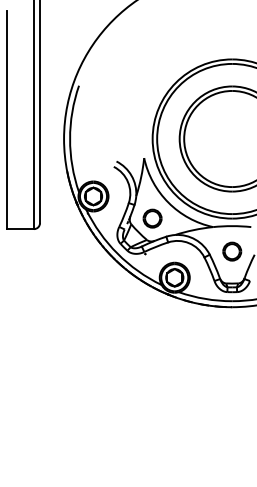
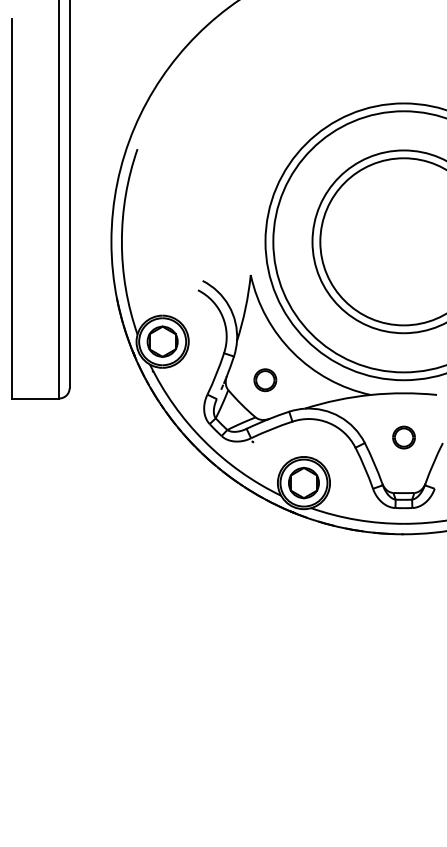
part: (152, 218) -> (265, 380), size x0.7
part: (232, 251) -> (404, 437), size x0.7

